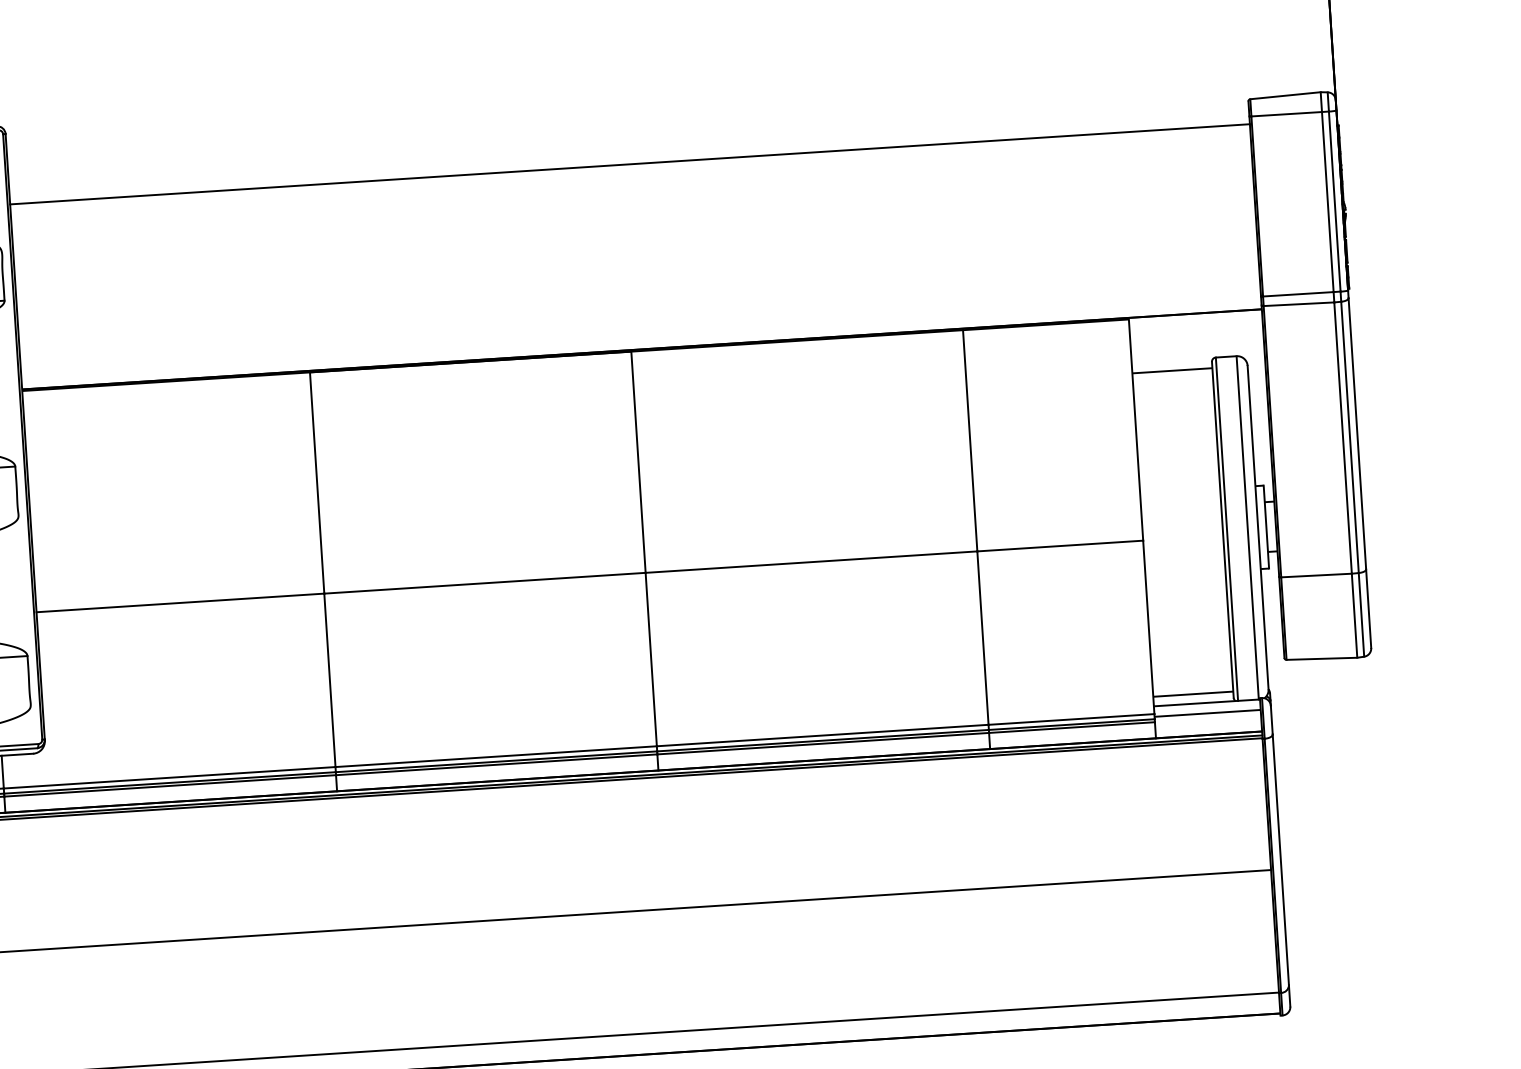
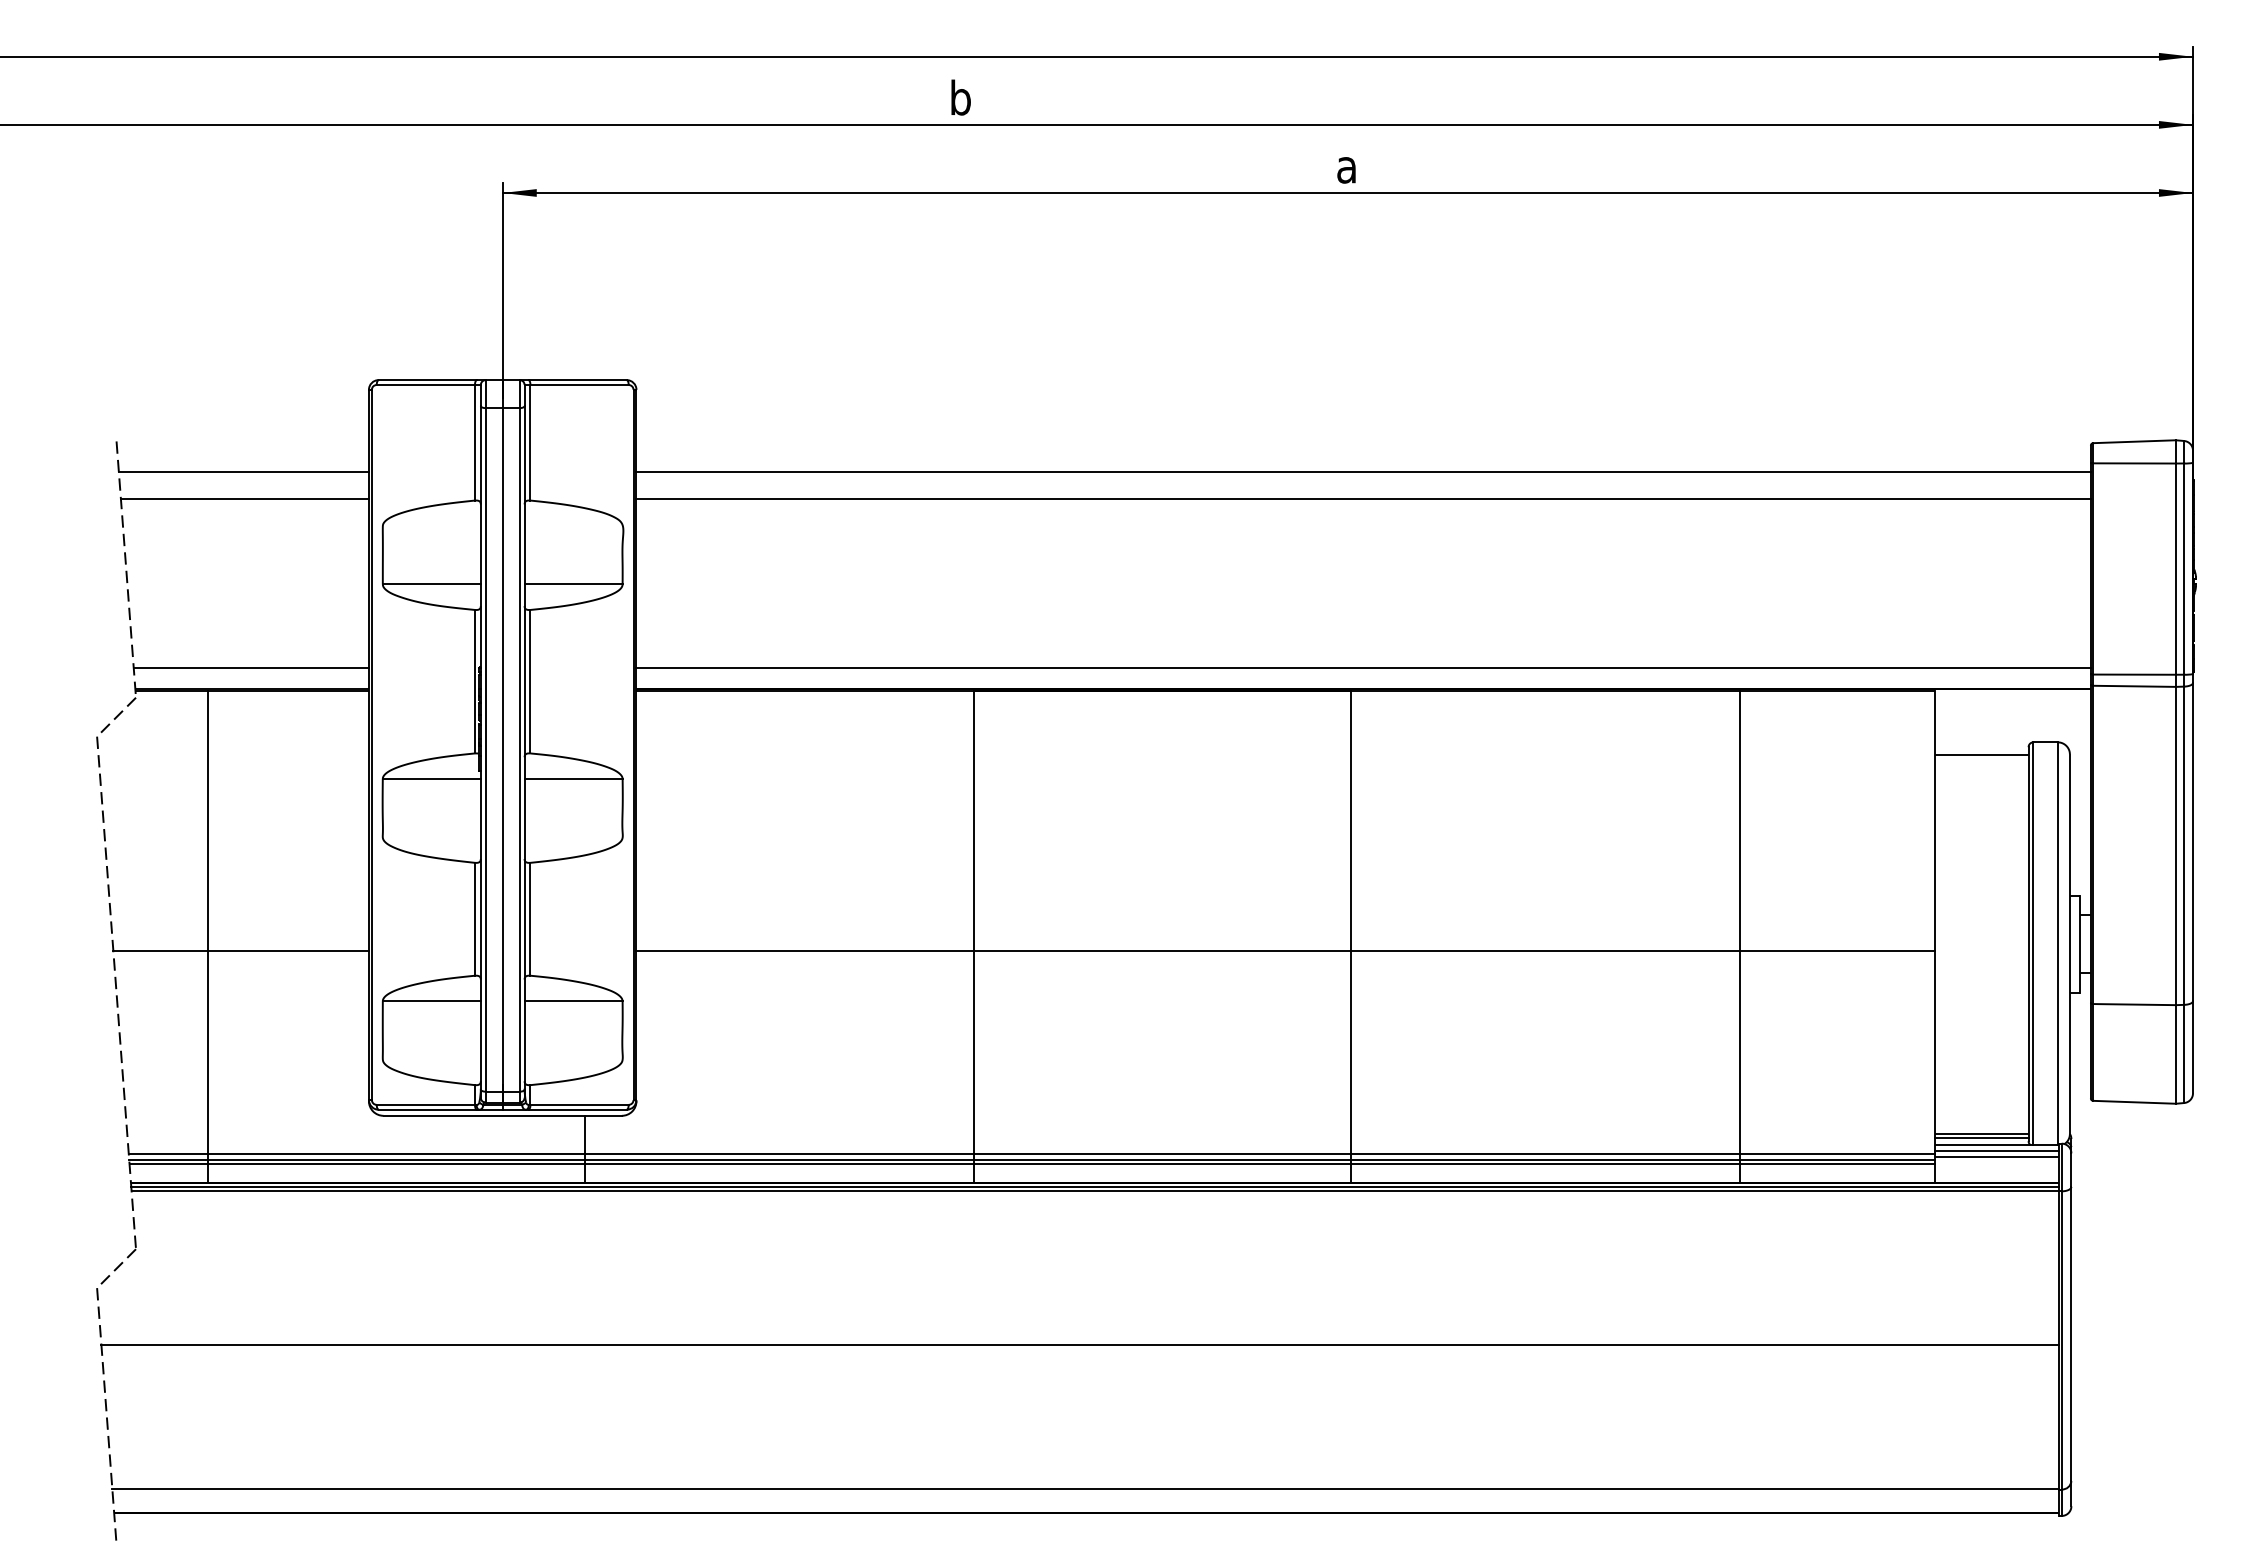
line: (631, 187) -> (1363, 499), added
line: (640, 330) -> (1363, 667), added
line: (1193, 698) -> (1981, 1138), added
line: (1206, 708) -> (1996, 1151), added

